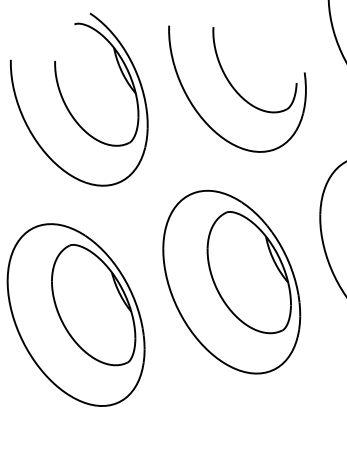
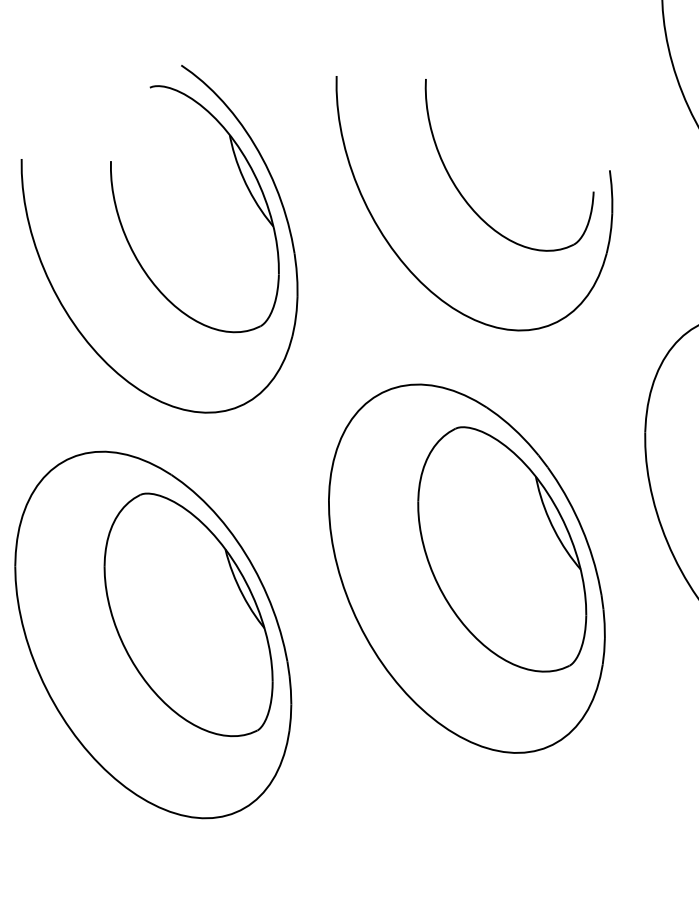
part: (237, 88) -> (474, 202), moved
part: (66, 104) -> (133, 248), moved

